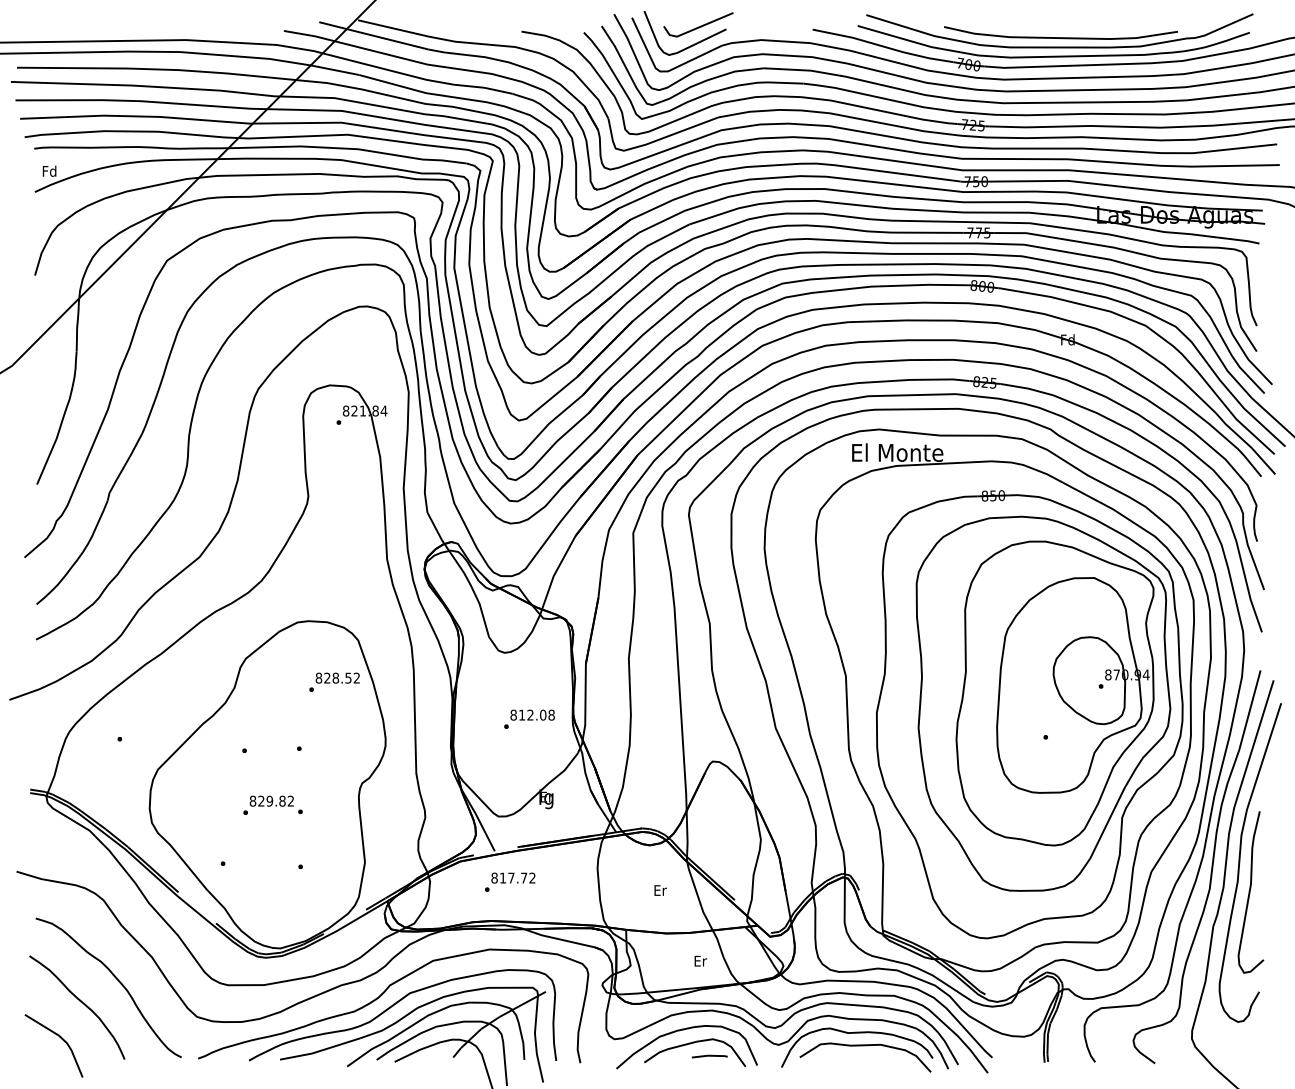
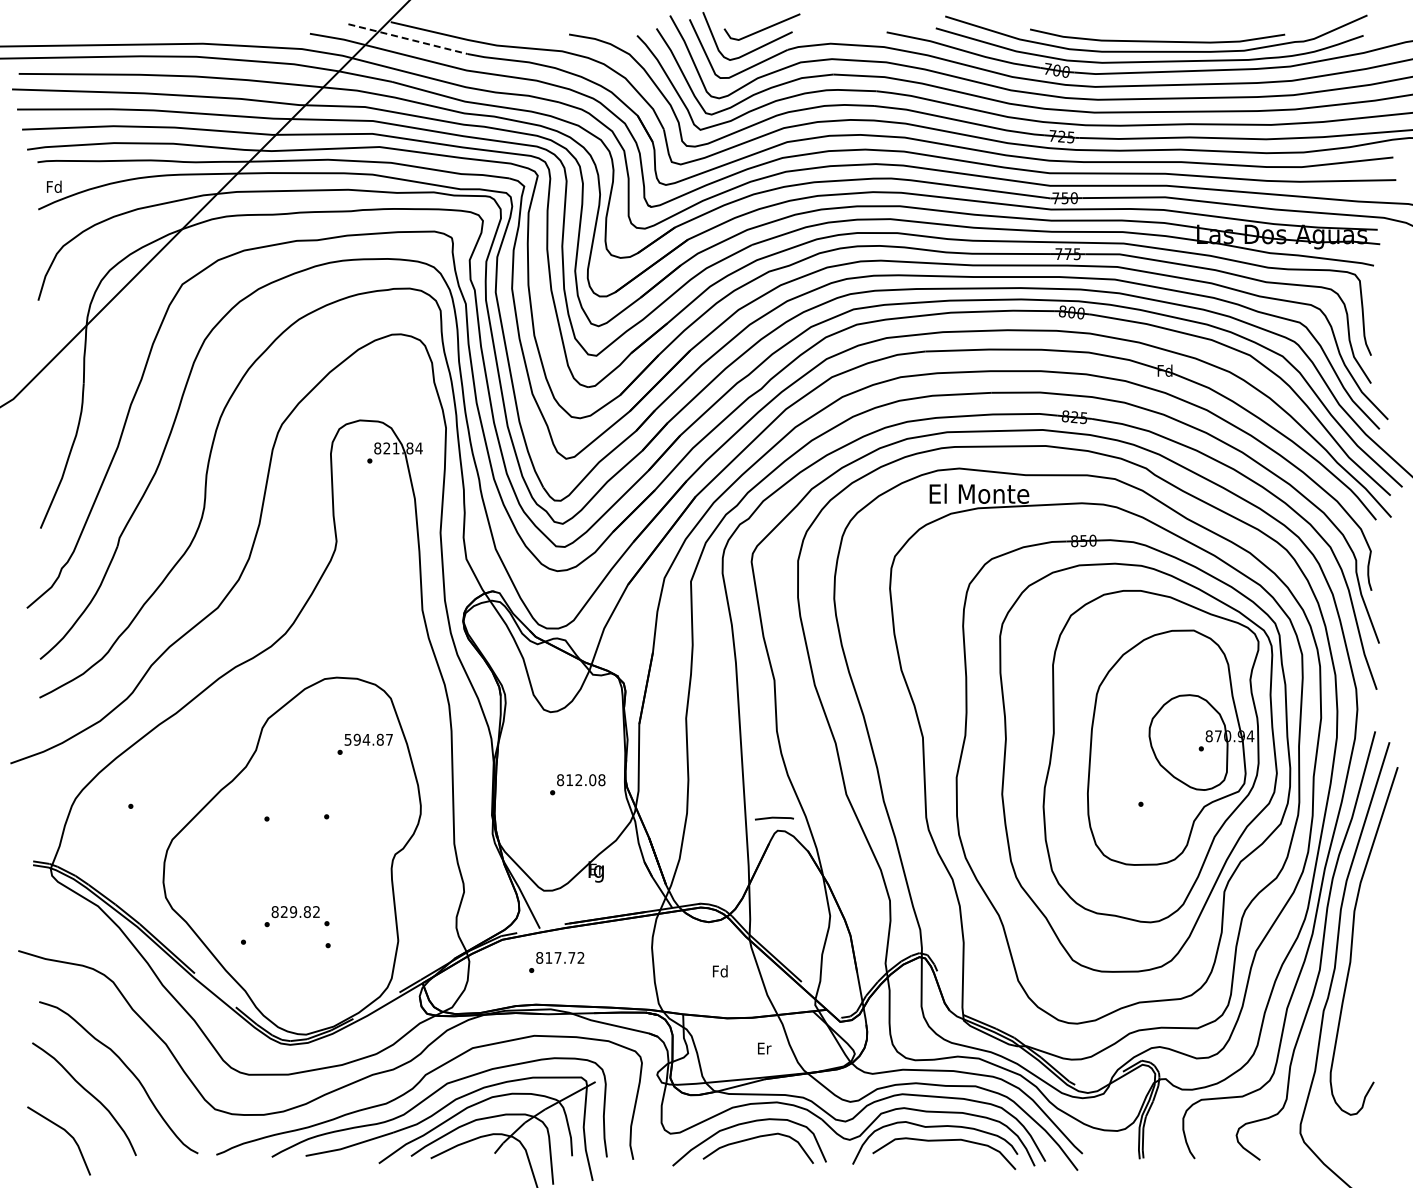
line: (374, 36) -> (408, 39), solid -> dashed
text: (337, 677) -> (368, 739), 828.52 -> 594.87
text: (272, 805) -> (296, 916), moved
text: (660, 890) -> (720, 971), Er -> Fd
curve: (1250, 892) -> (1364, 973), removed
line: (709, 1056) -> (774, 818), moved

